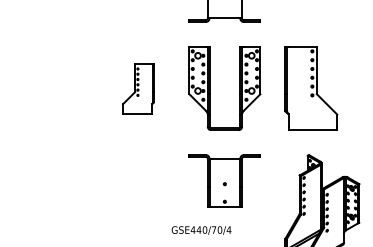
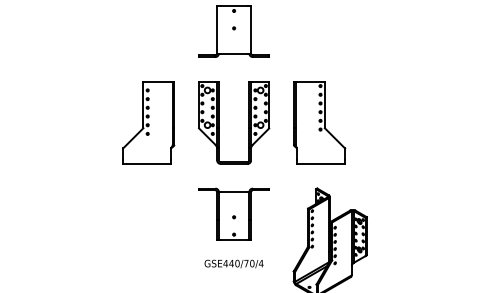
part: (138, 88) -> (148, 122), size x1.67
text: (200, 229) -> (233, 263), moved

